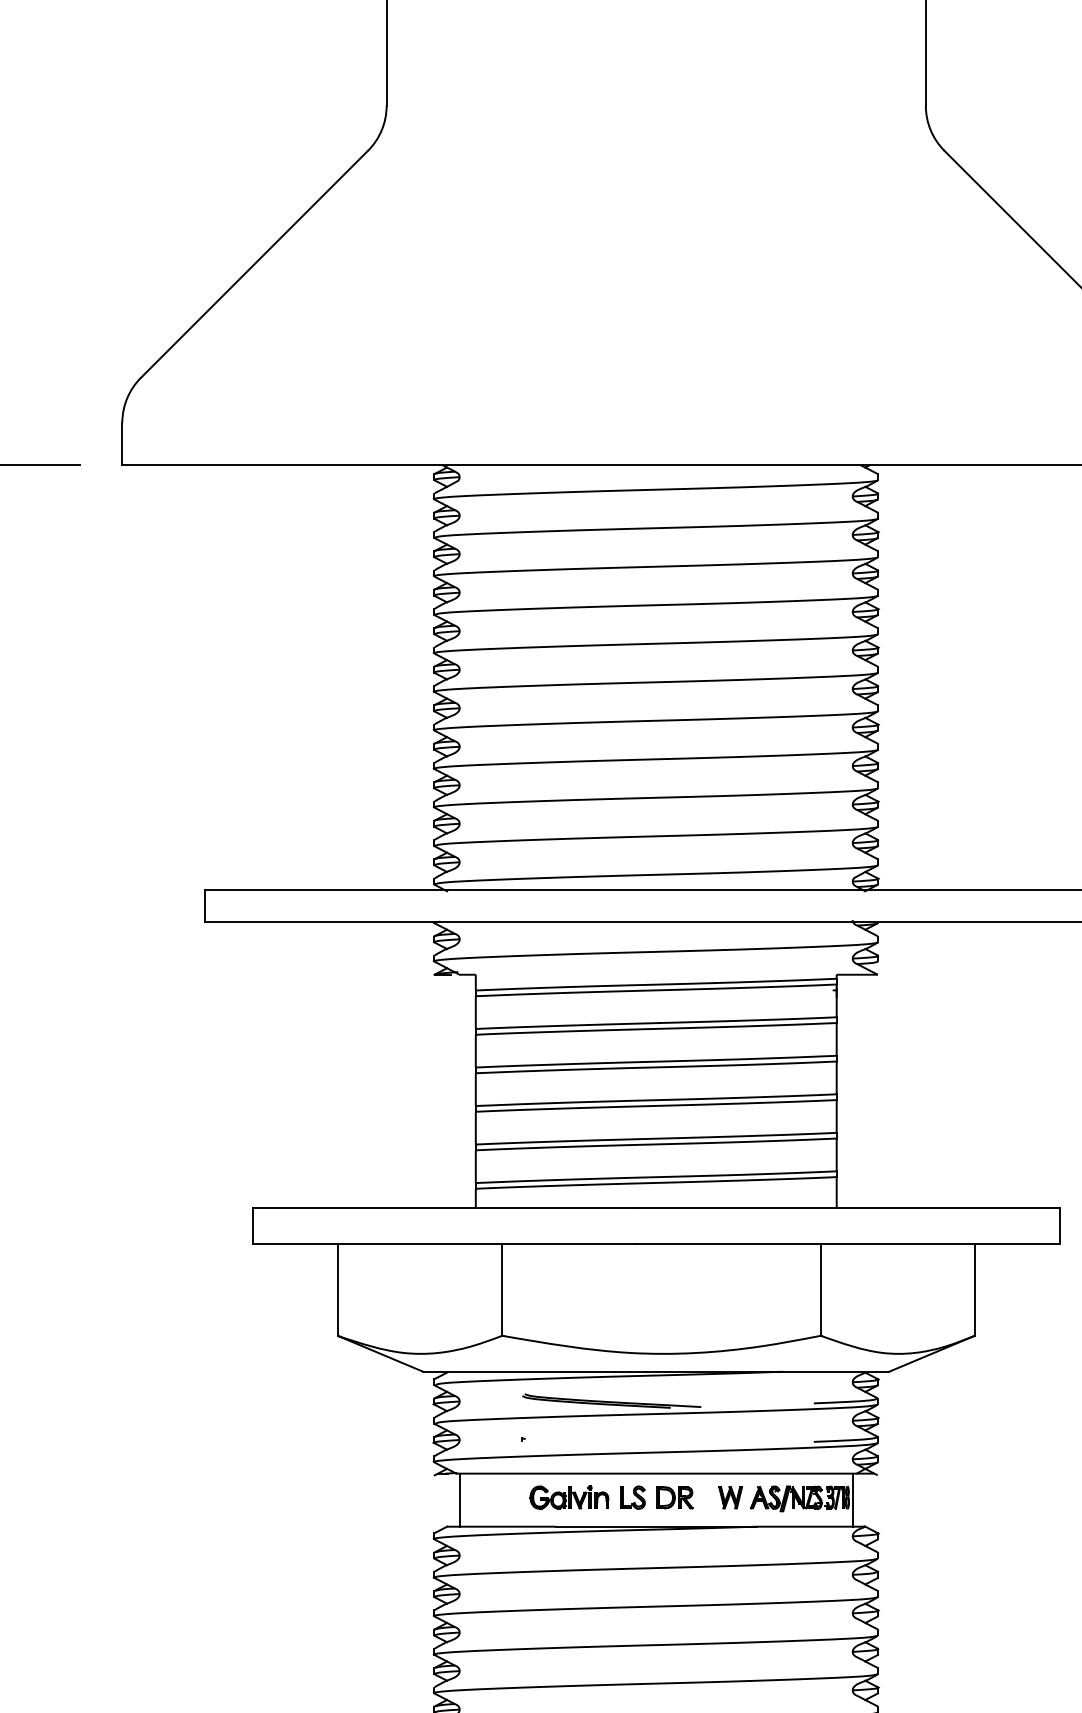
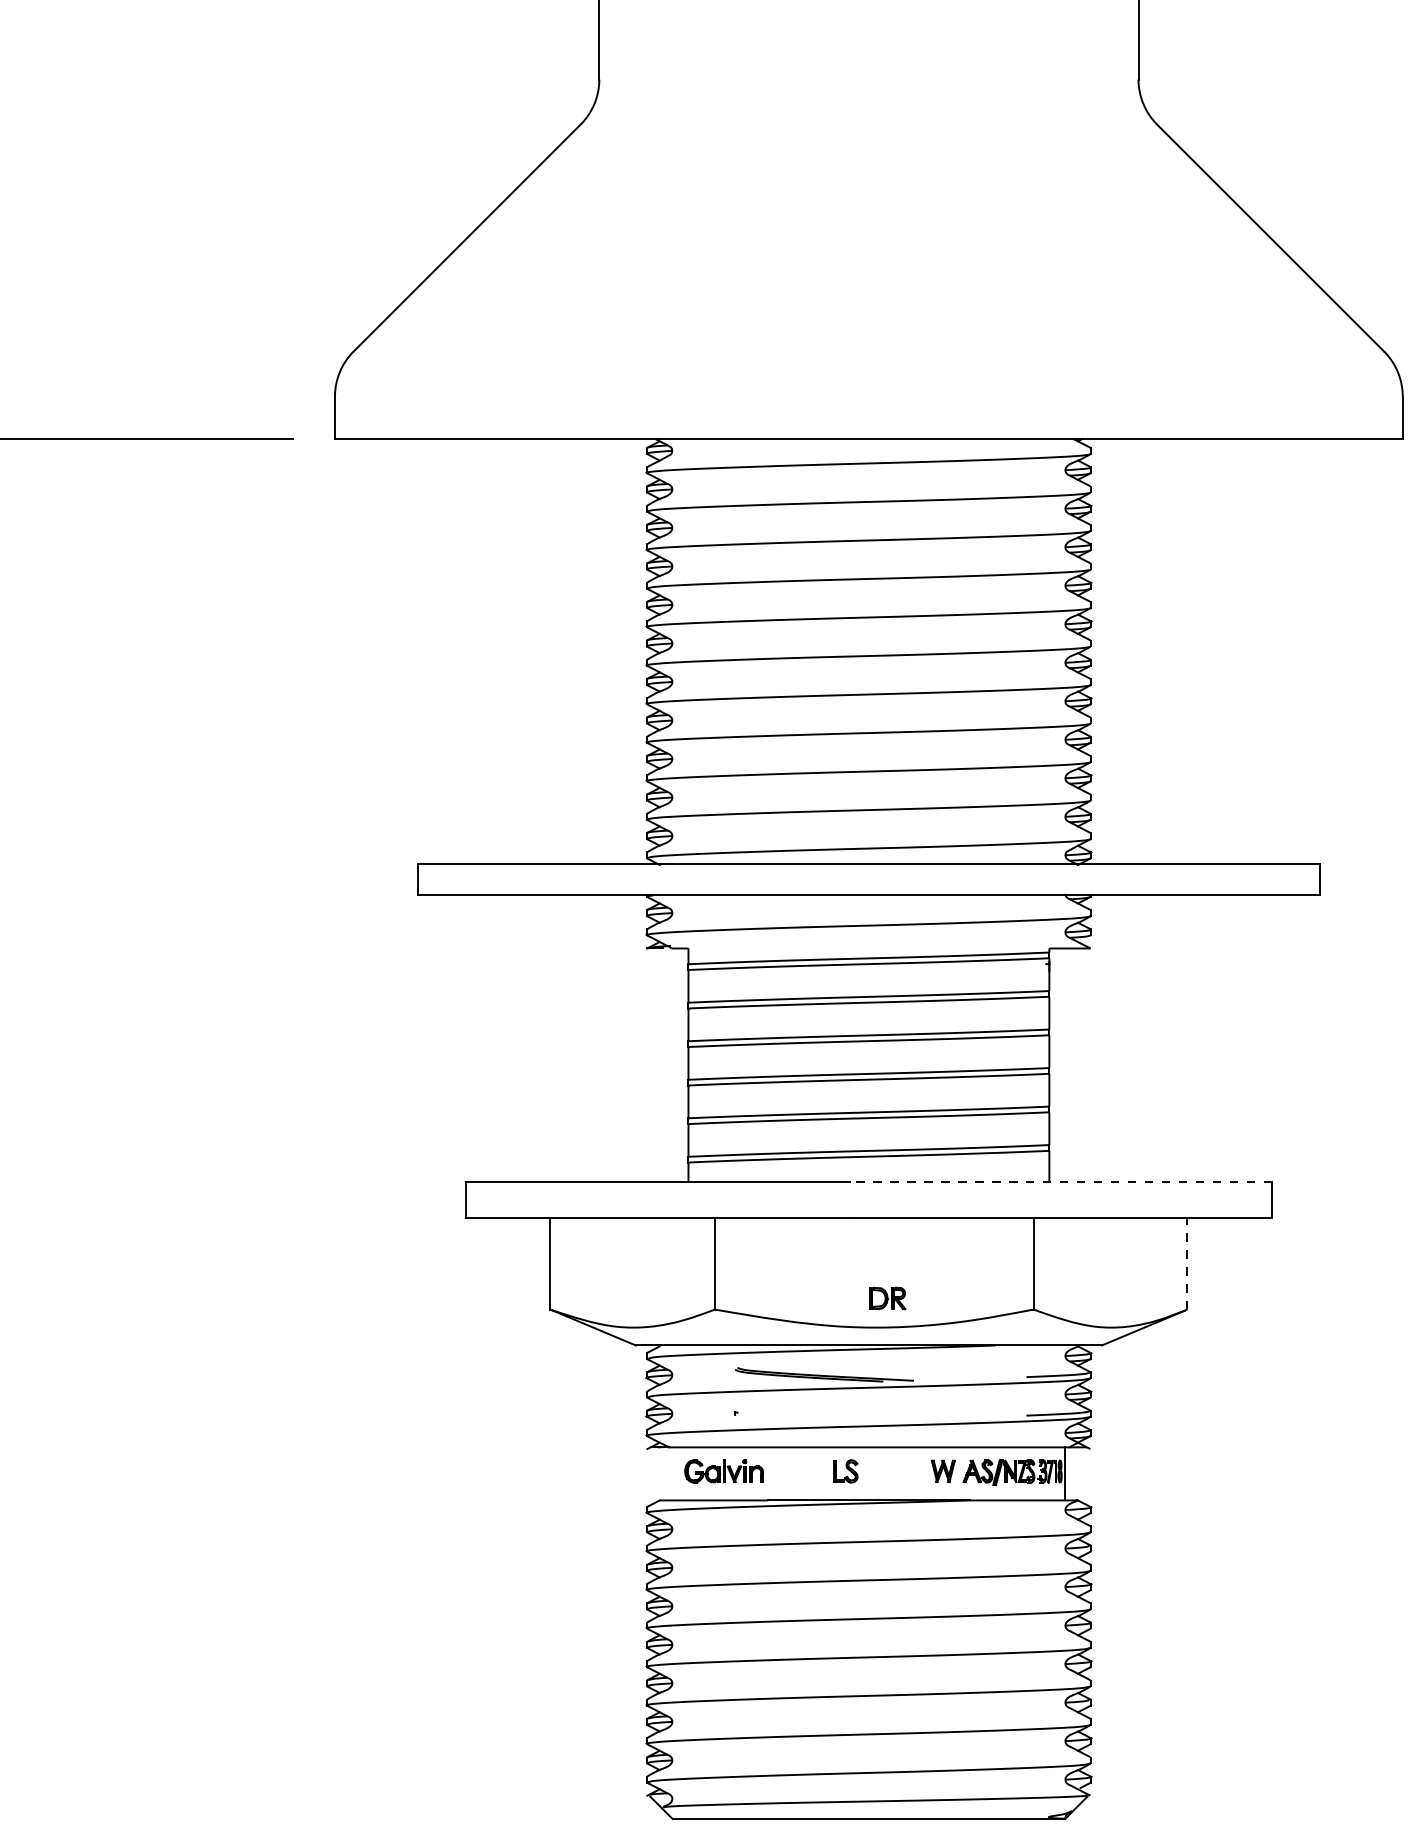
line: (847, 1208) -> (1060, 1182), solid -> dashed
line: (974, 1289) -> (1187, 1263), solid -> dashed
part: (568, 1497) -> (723, 1471), moved
part: (674, 1497) -> (887, 1298), moved
line: (459, 1499) -> (672, 1473), removed

